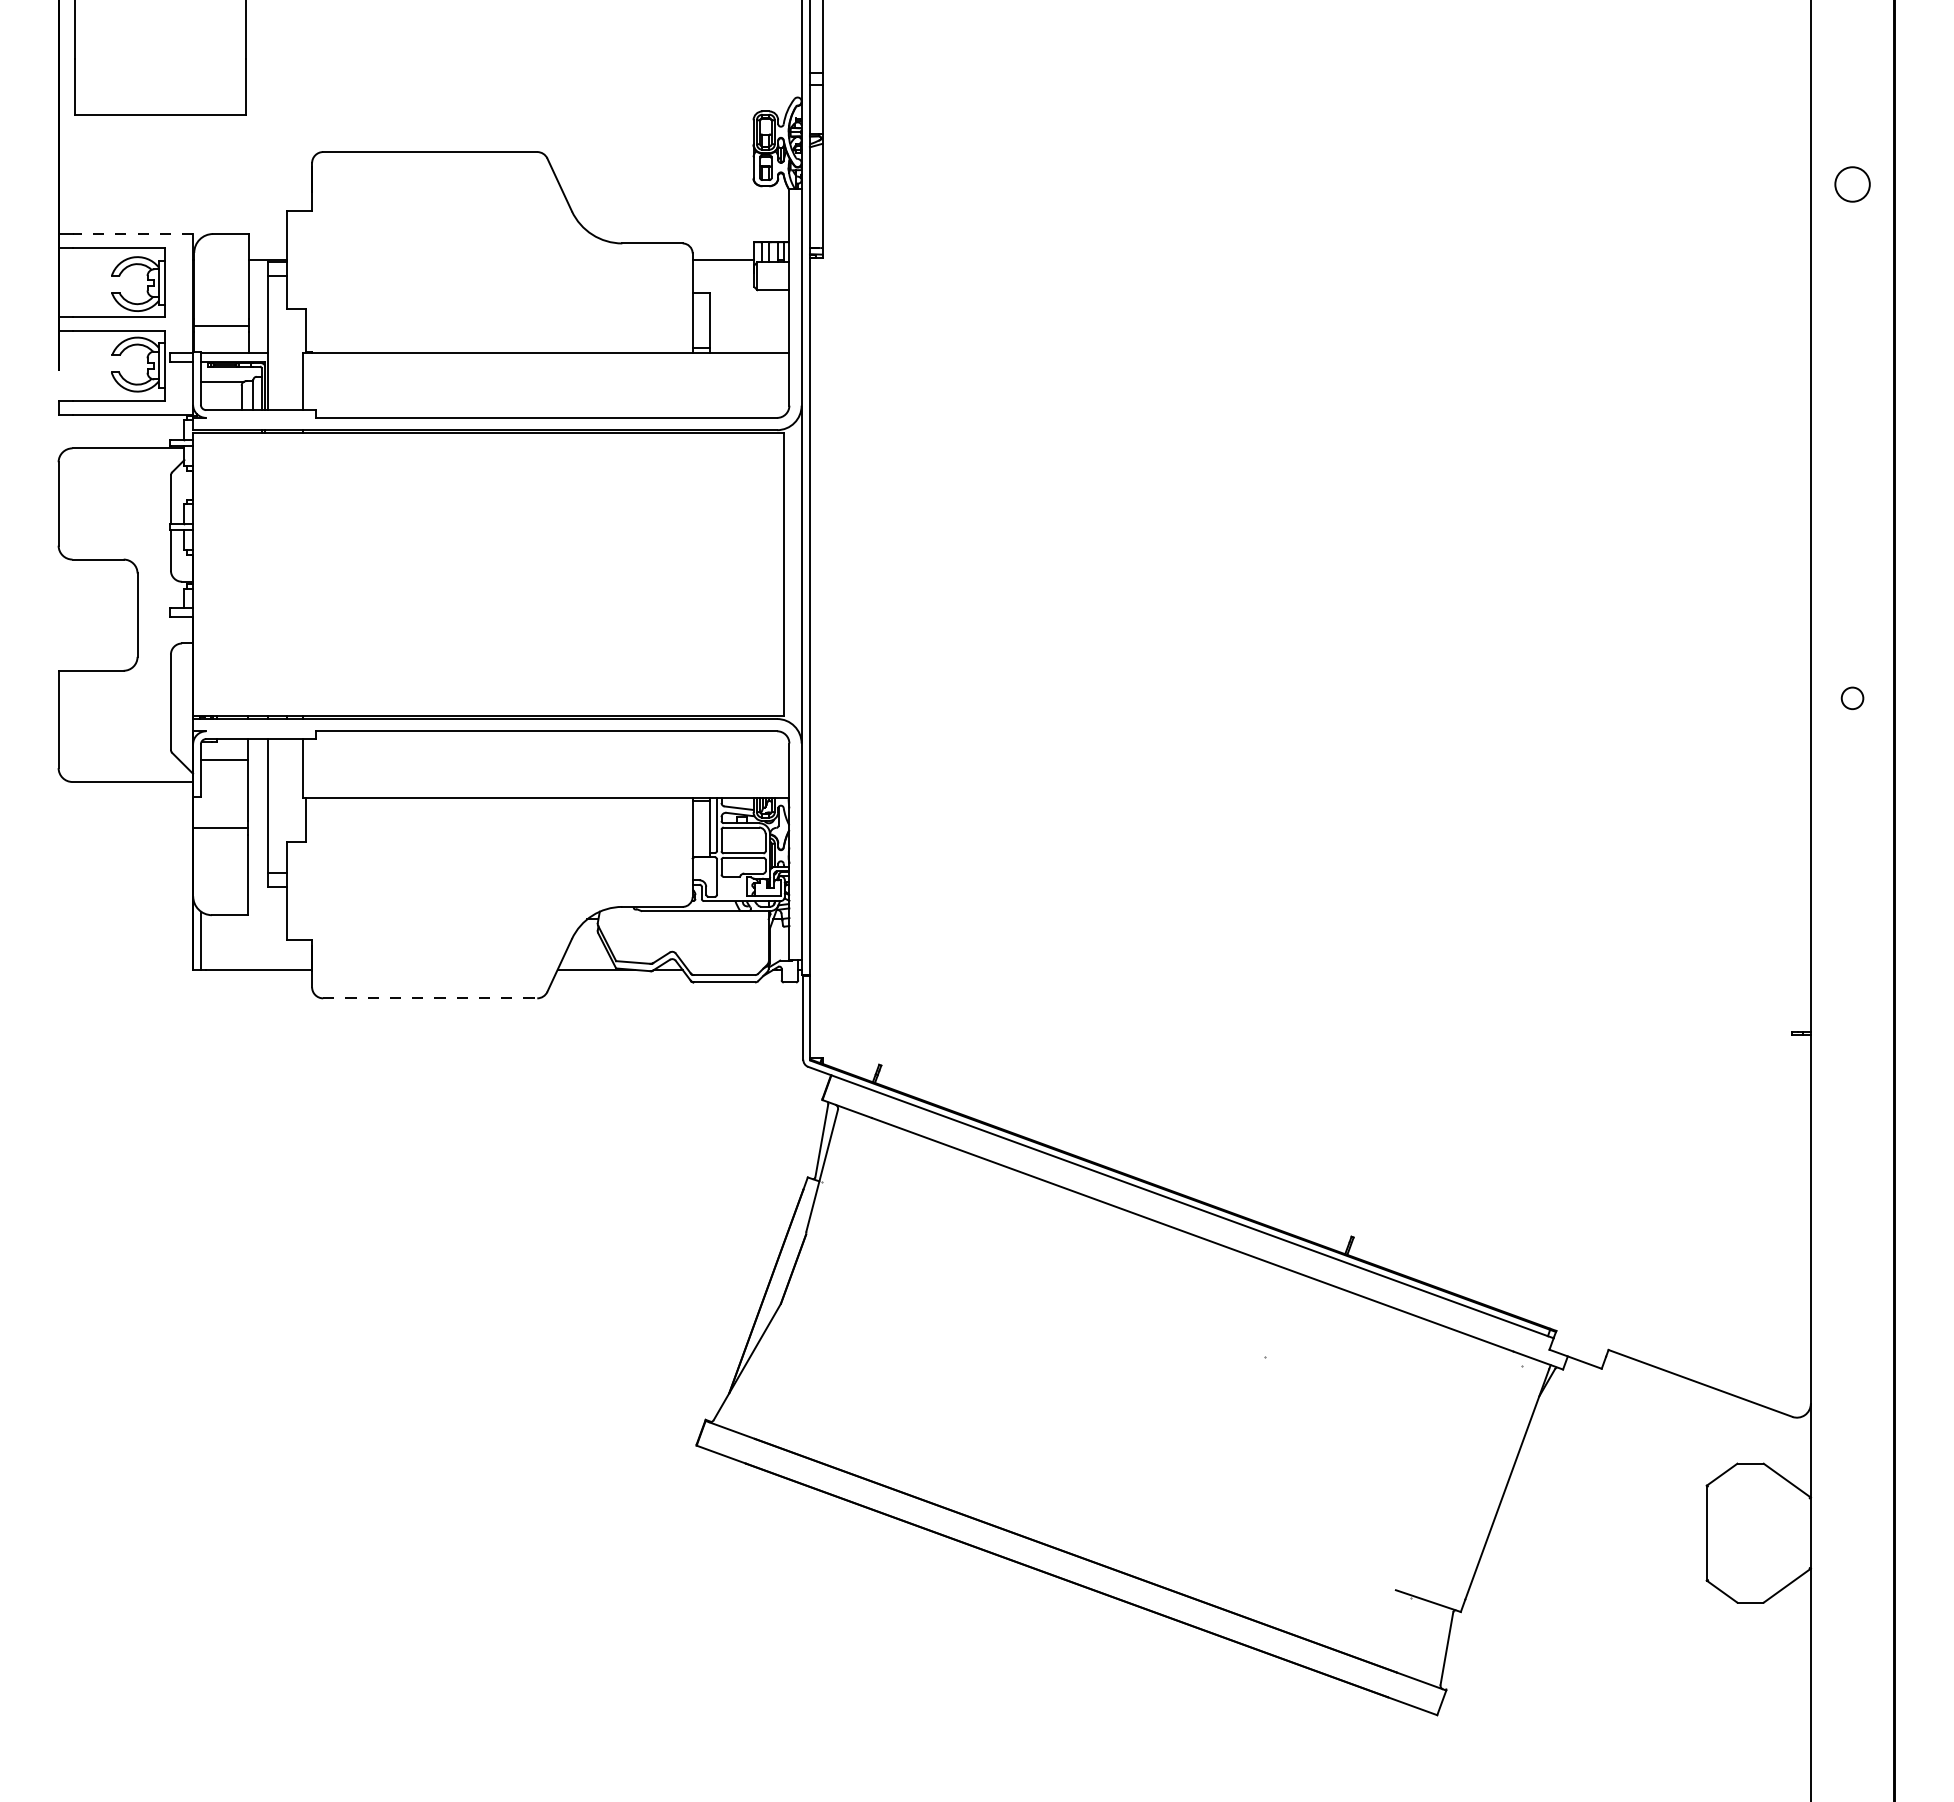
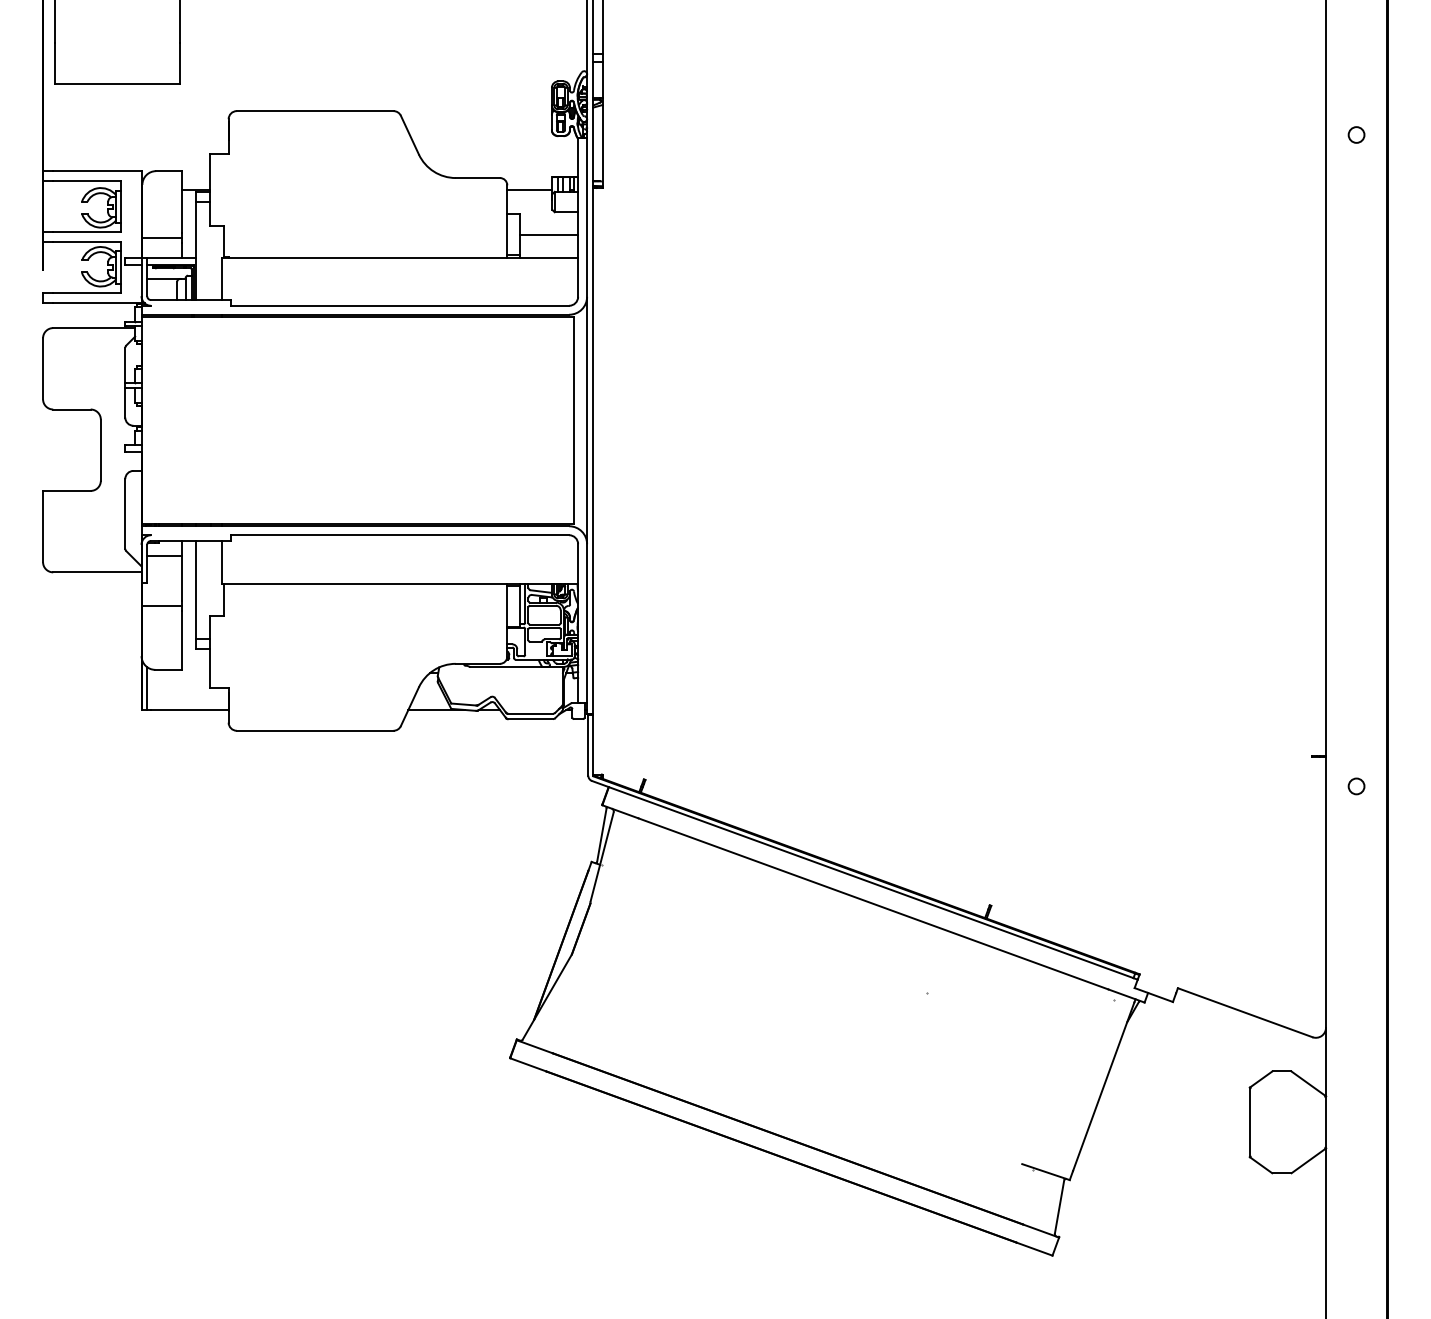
circle: (1852, 184) -> (1356, 134), size x0.62
line: (132, 234) -> (97, 171), dashed -> solid
line: (749, 320) -> (548, 234), added
circle: (1852, 698) -> (1356, 786), moved
line: (430, 998) -> (315, 730), dashed -> solid

